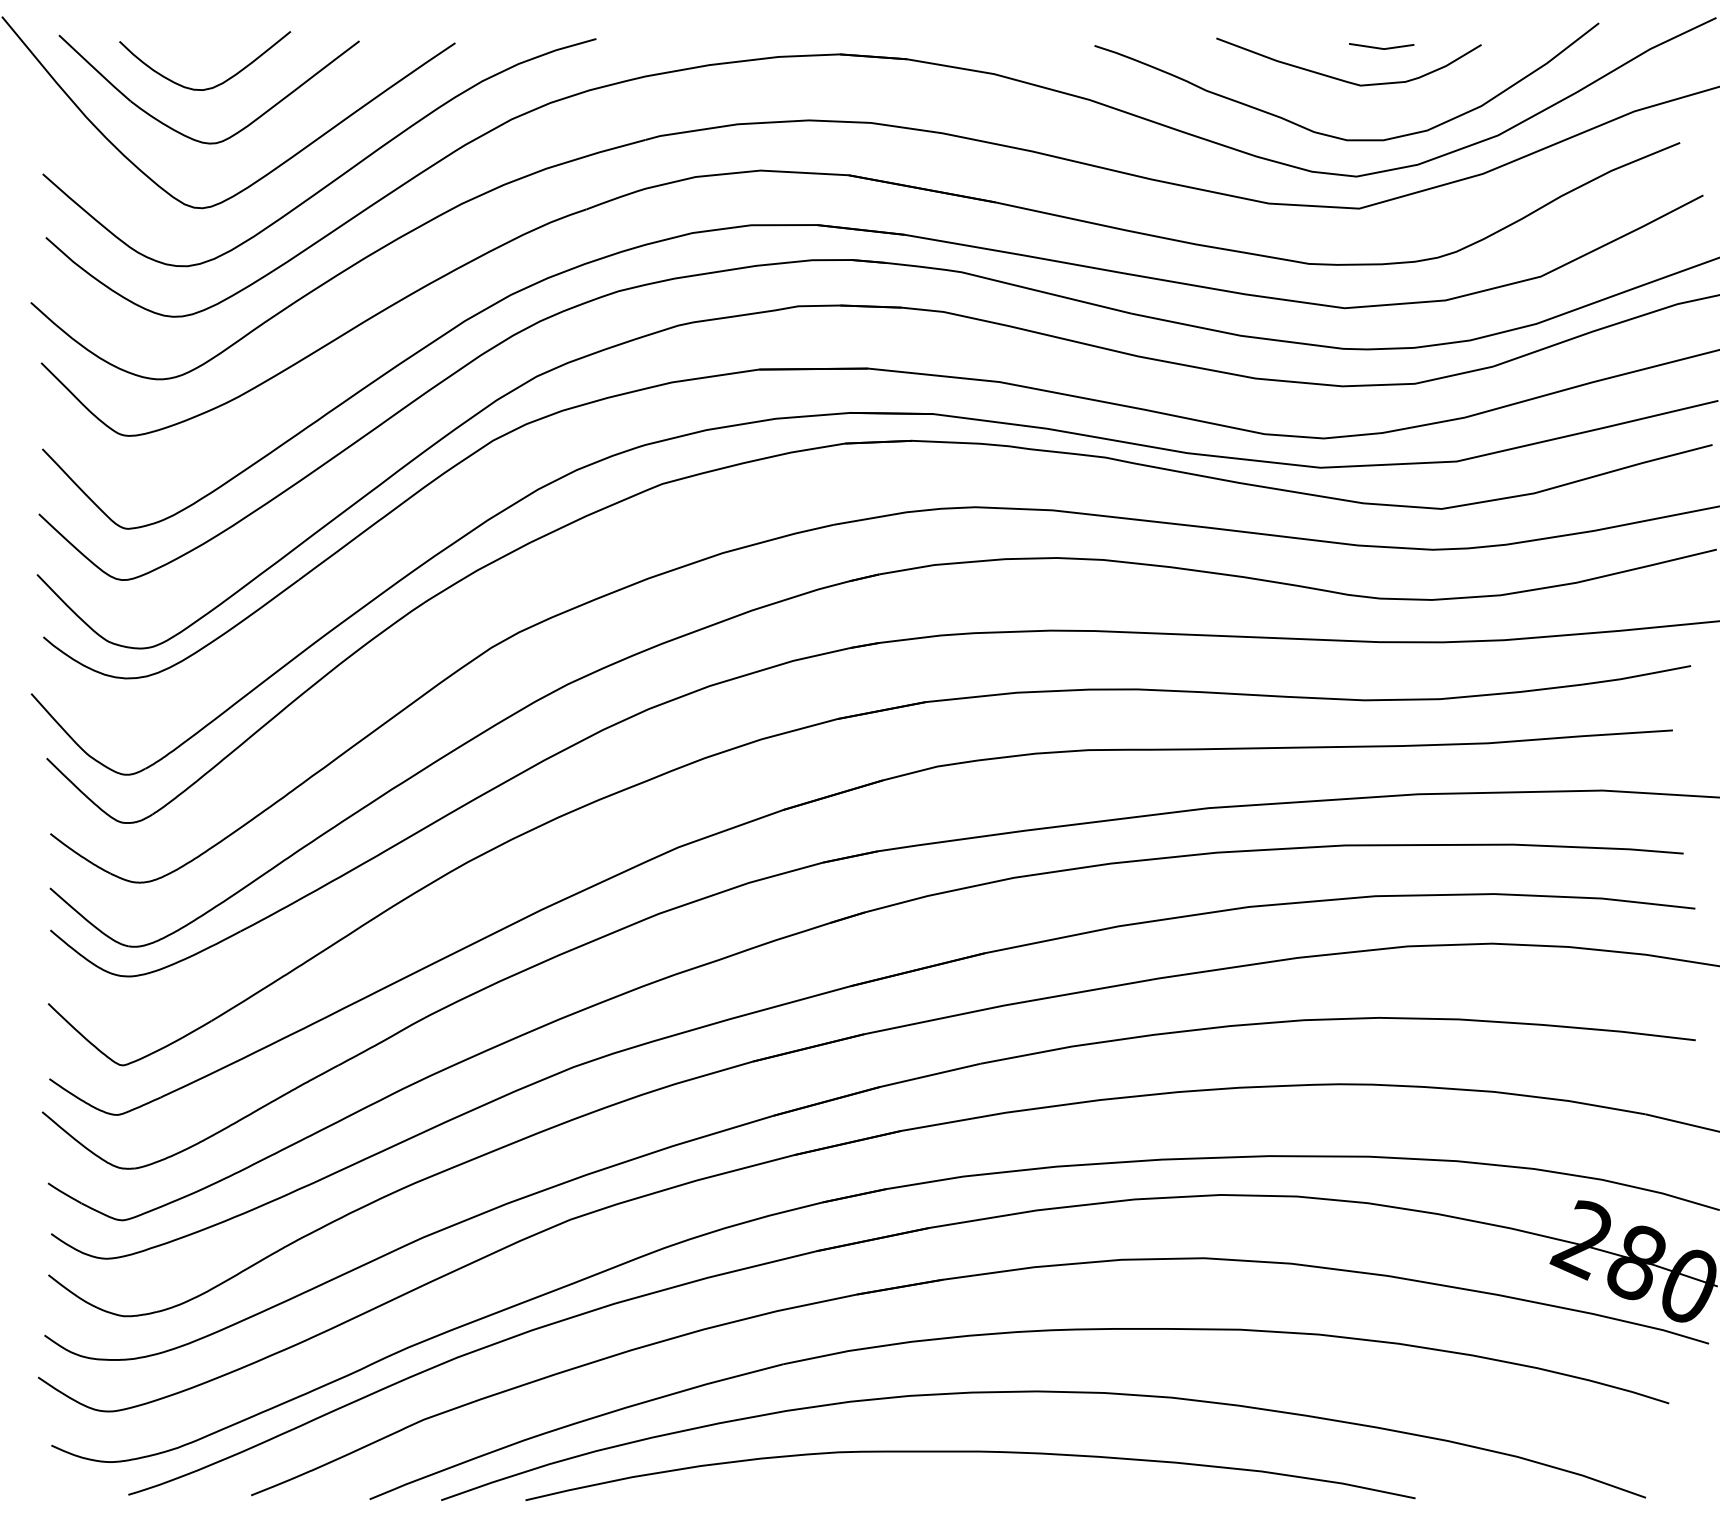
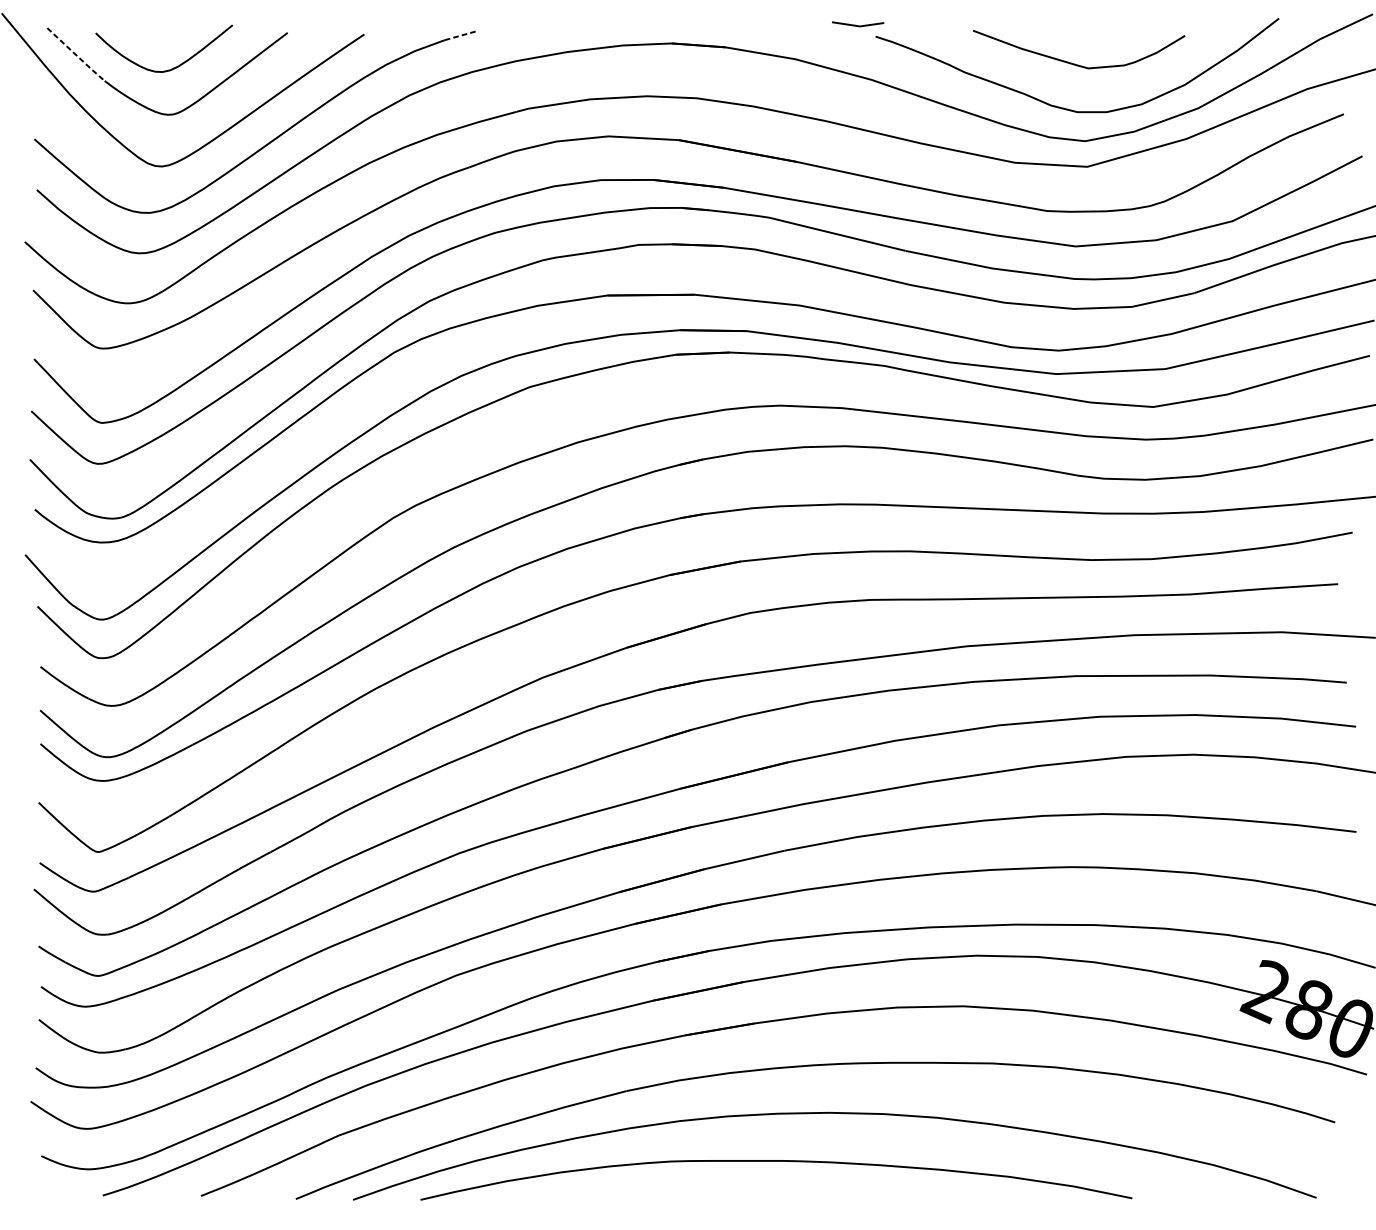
line: (576, 44) -> (461, 35), solid -> dashed
line: (1381, 47) -> (857, 25), moved
line: (95, 69) -> (76, 55), solid -> dashed

